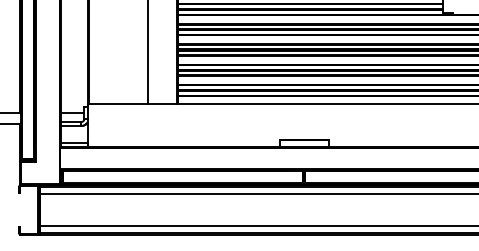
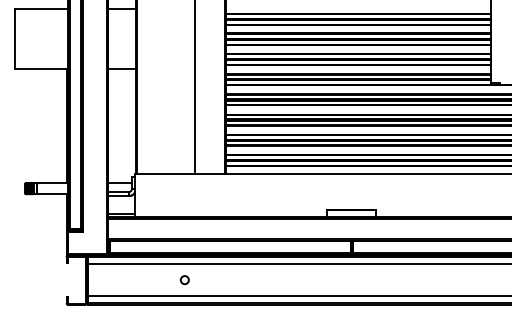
circle: (137, 210) -> (184, 280), added

